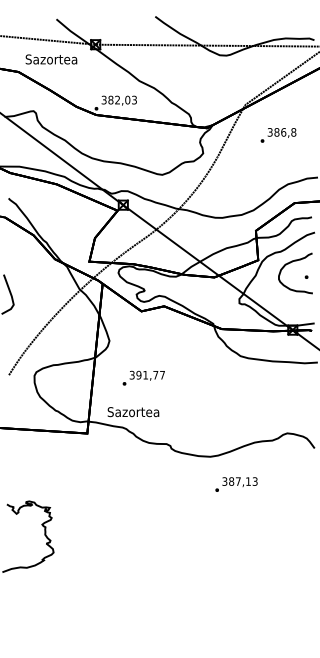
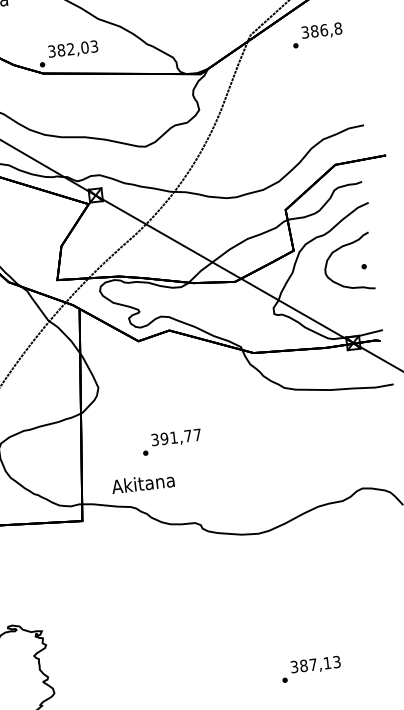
text: (278, 135) -> (317, 35), moved
text: (143, 377) -> (171, 441), moved
text: (133, 411) -> (143, 482), Sazortea -> Akitana
text: (236, 484) -> (311, 669), moved

